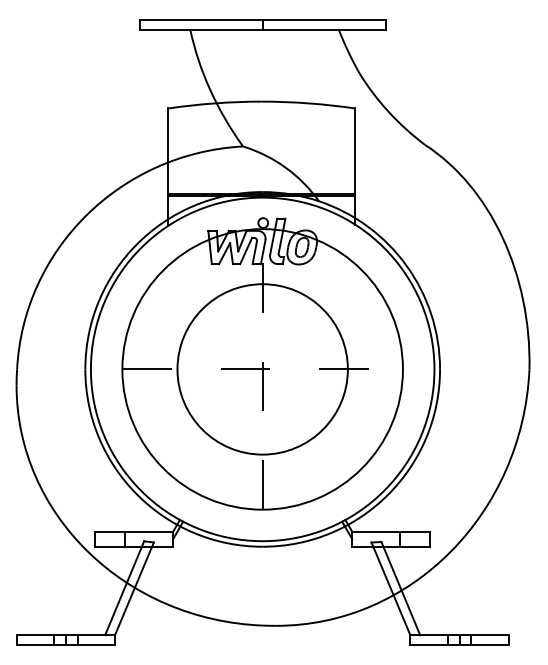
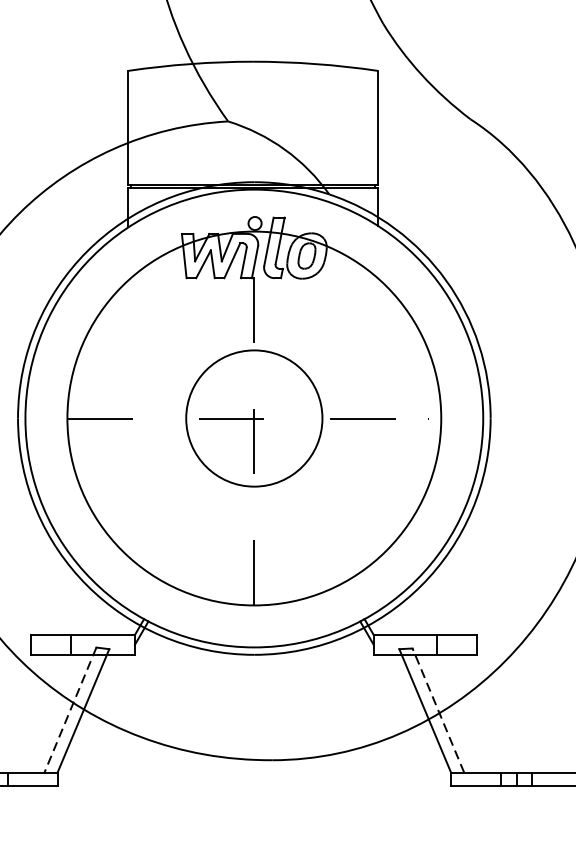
circle: (262, 369) -> (254, 418), size x0.6
line: (124, 588) -> (70, 710), solid -> dashed
line: (400, 588) -> (437, 710), solid -> dashed

